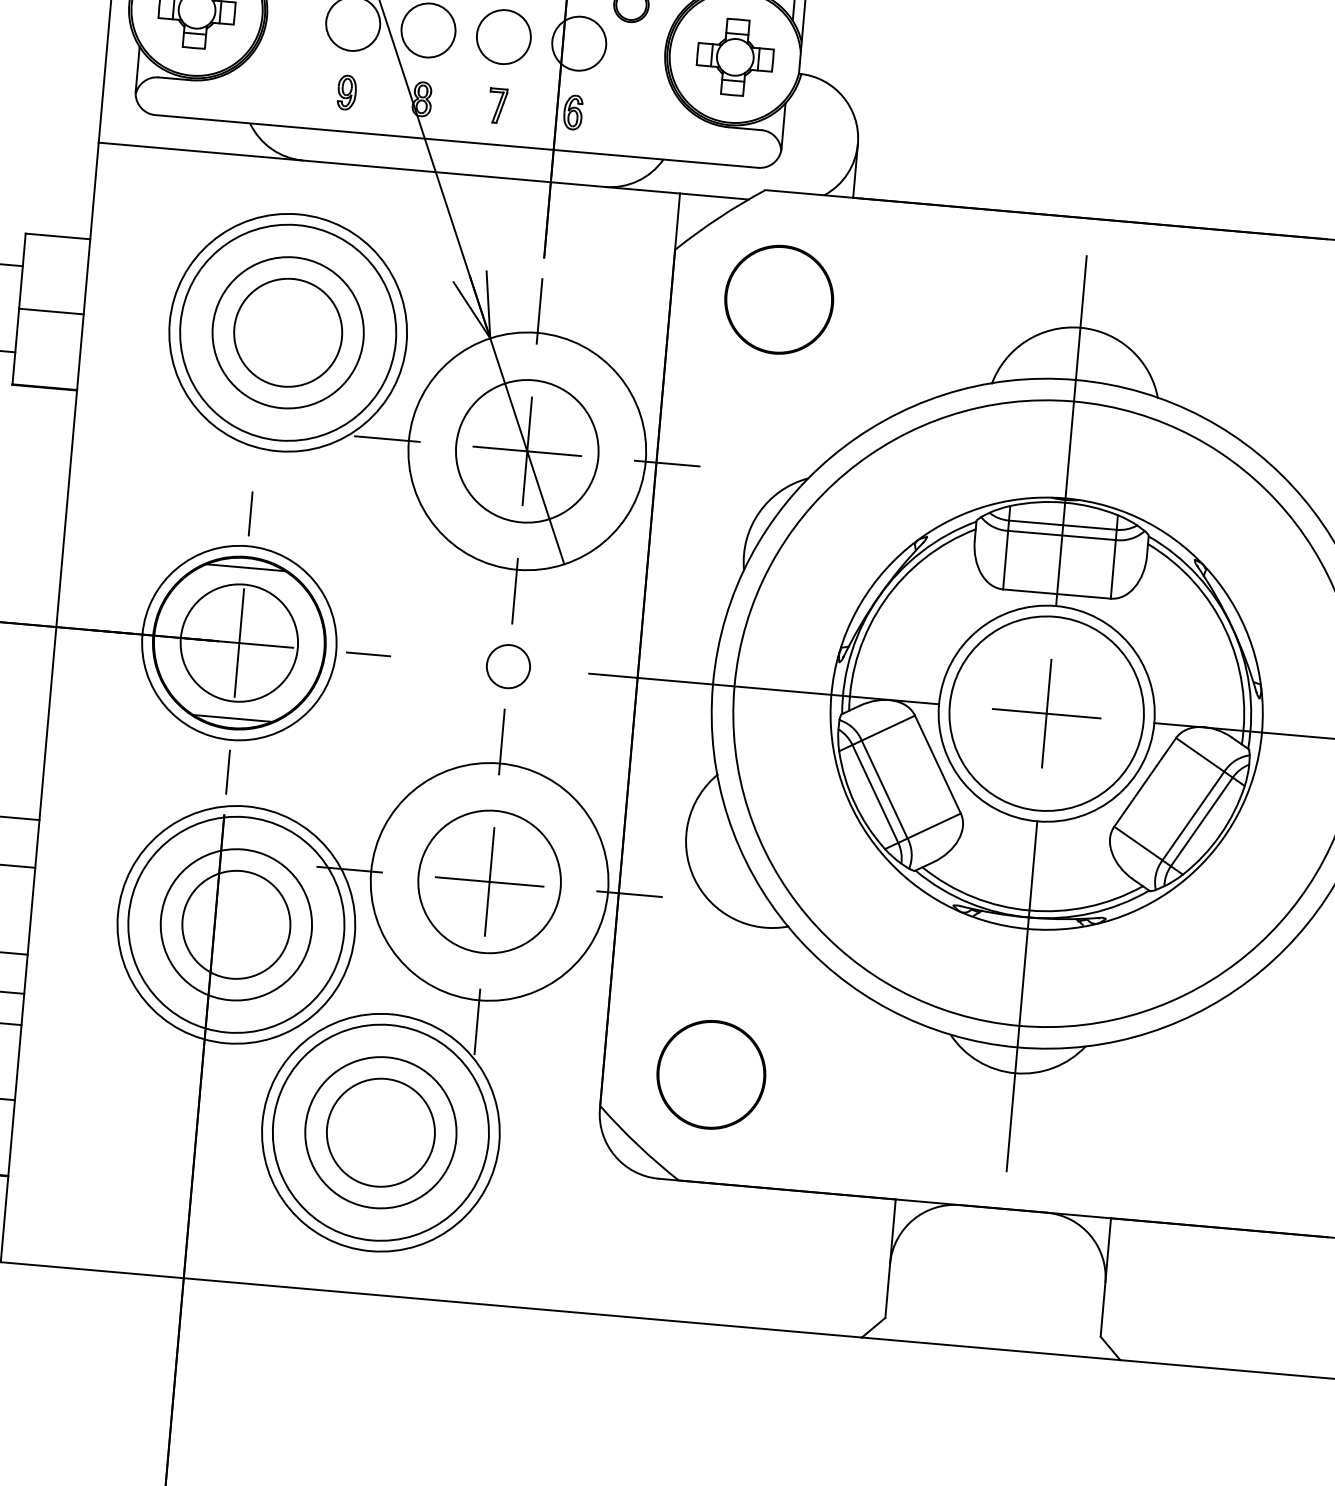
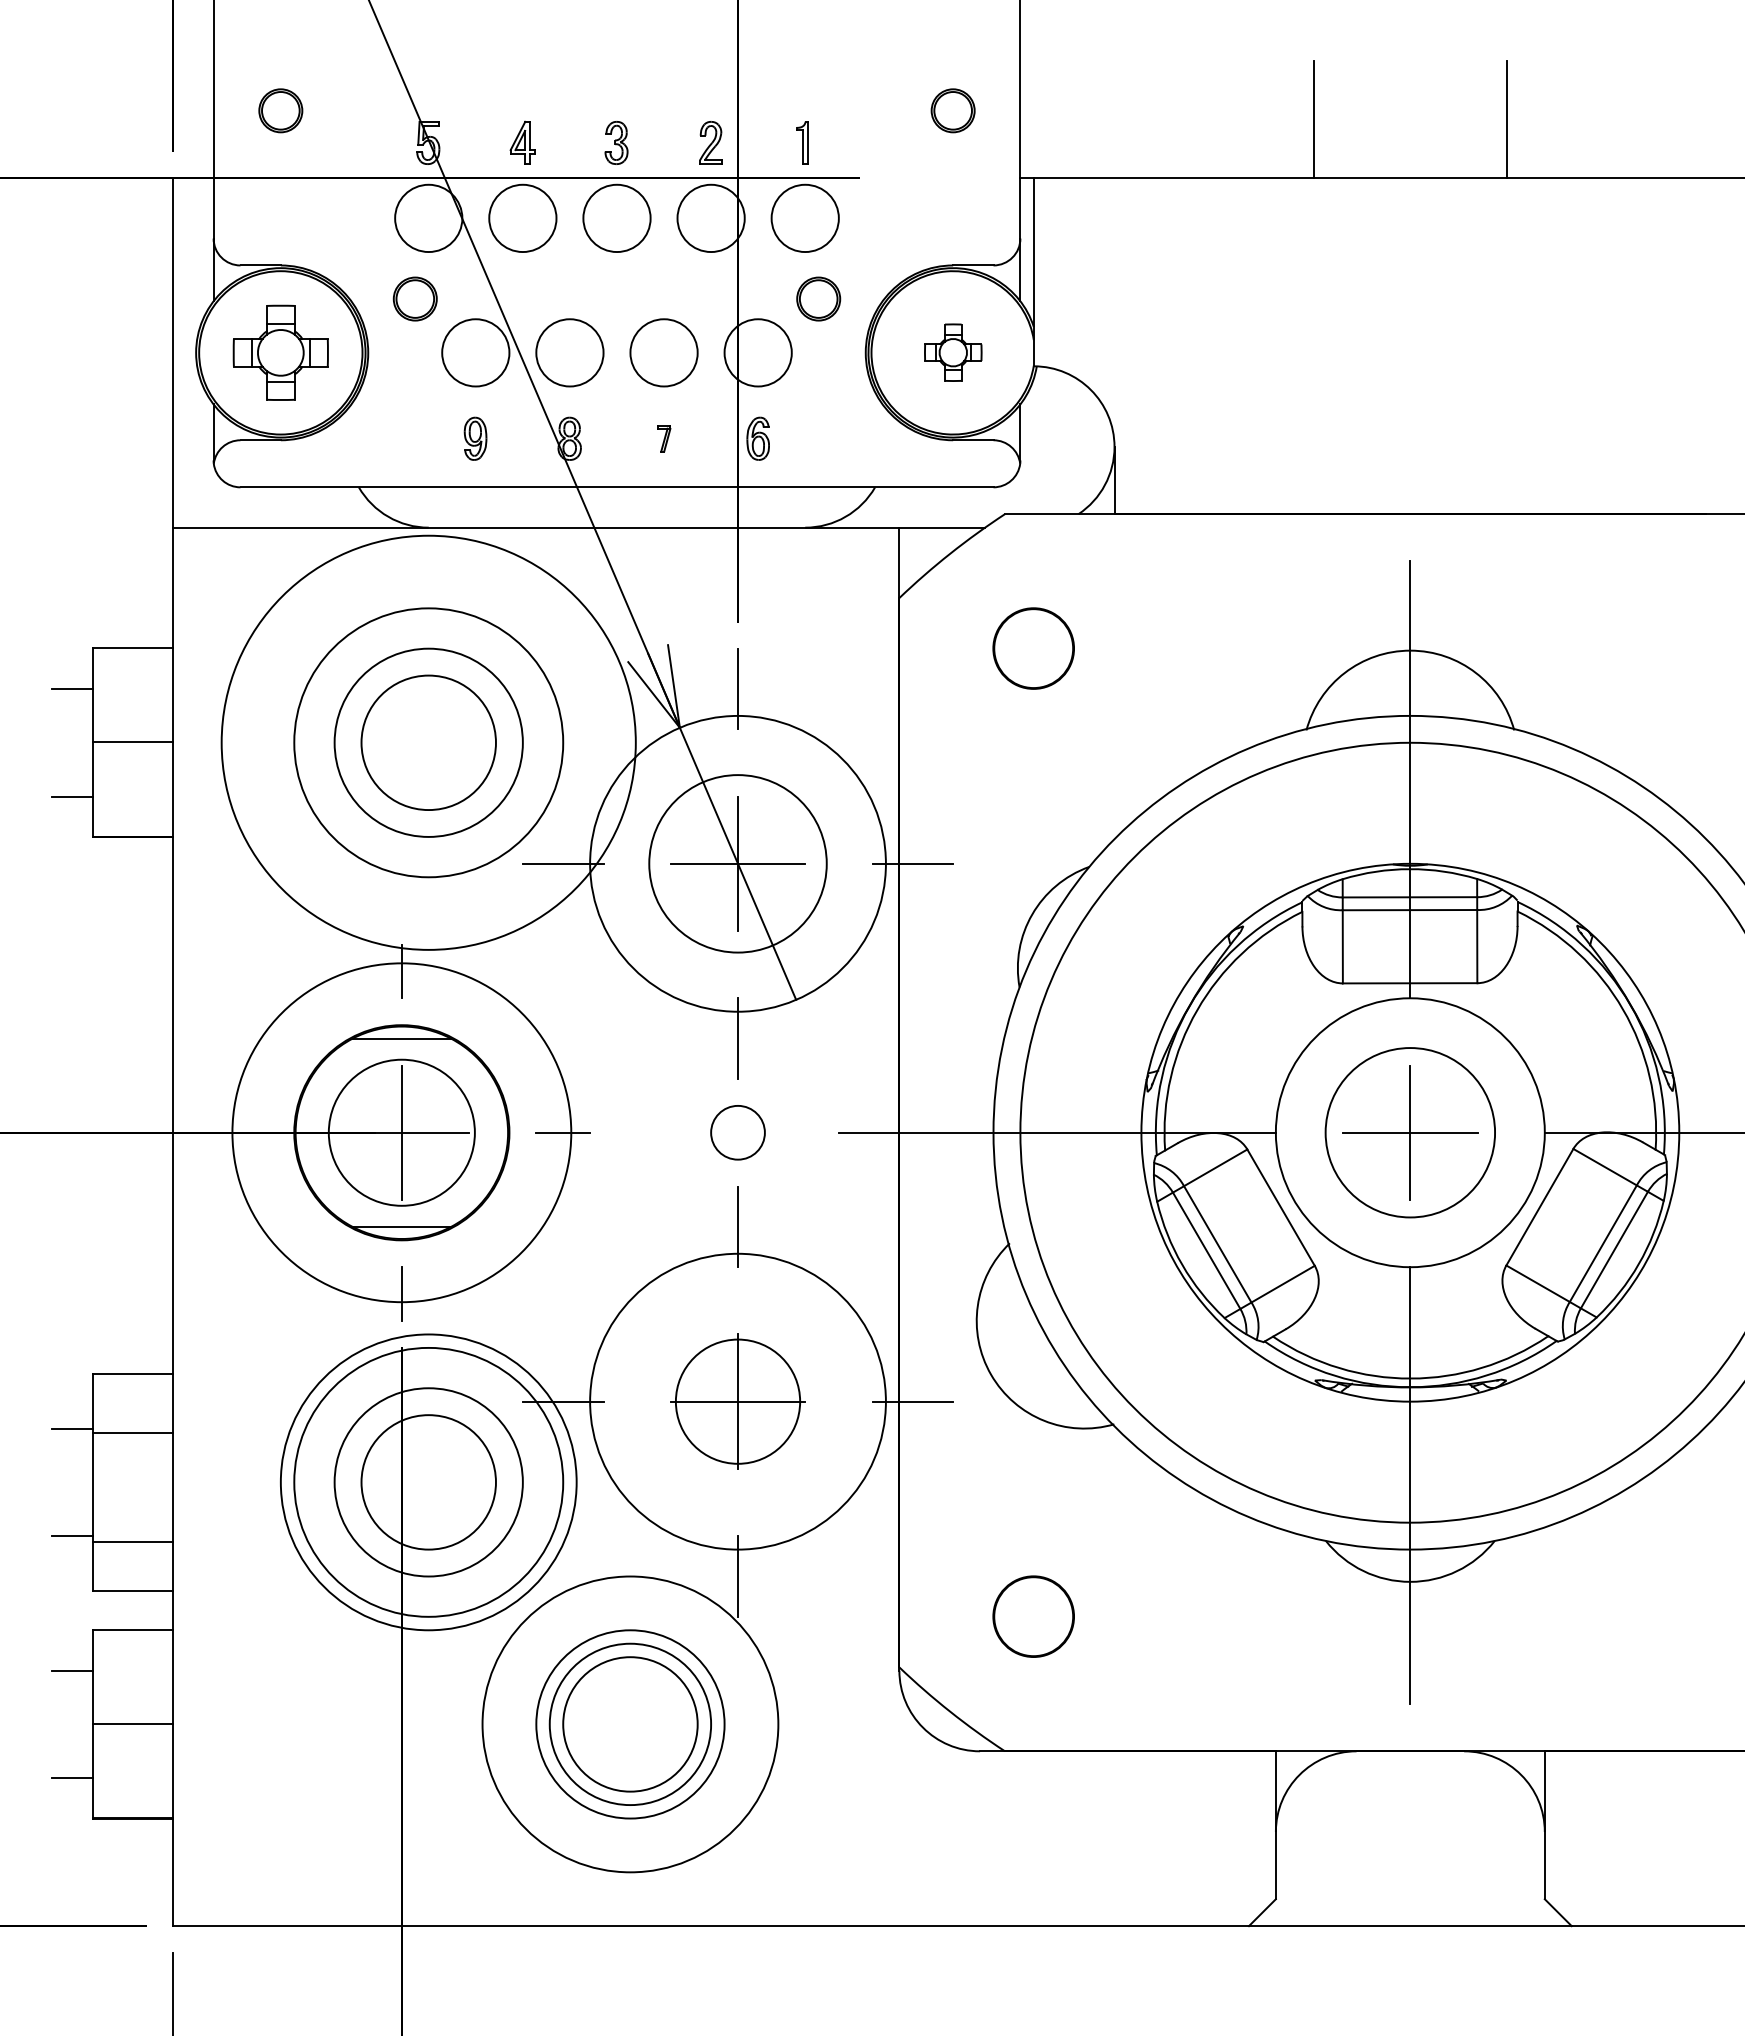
part: (735, 57) -> (953, 352), size x0.6
part: (498, 105) -> (664, 438), size x0.6
part: (778, 299) -> (1033, 648), size x0.6
circle: (288, 332) -> (428, 742), size x1.4
circle: (239, 642) -> (401, 1132), size x1.4
circle: (1046, 713) -> (1410, 1132), size x0.7
circle: (489, 881) -> (737, 1401), size x0.7
part: (711, 1074) -> (1033, 1616), size x0.6
circle: (380, 1131) -> (629, 1723), size x0.6

